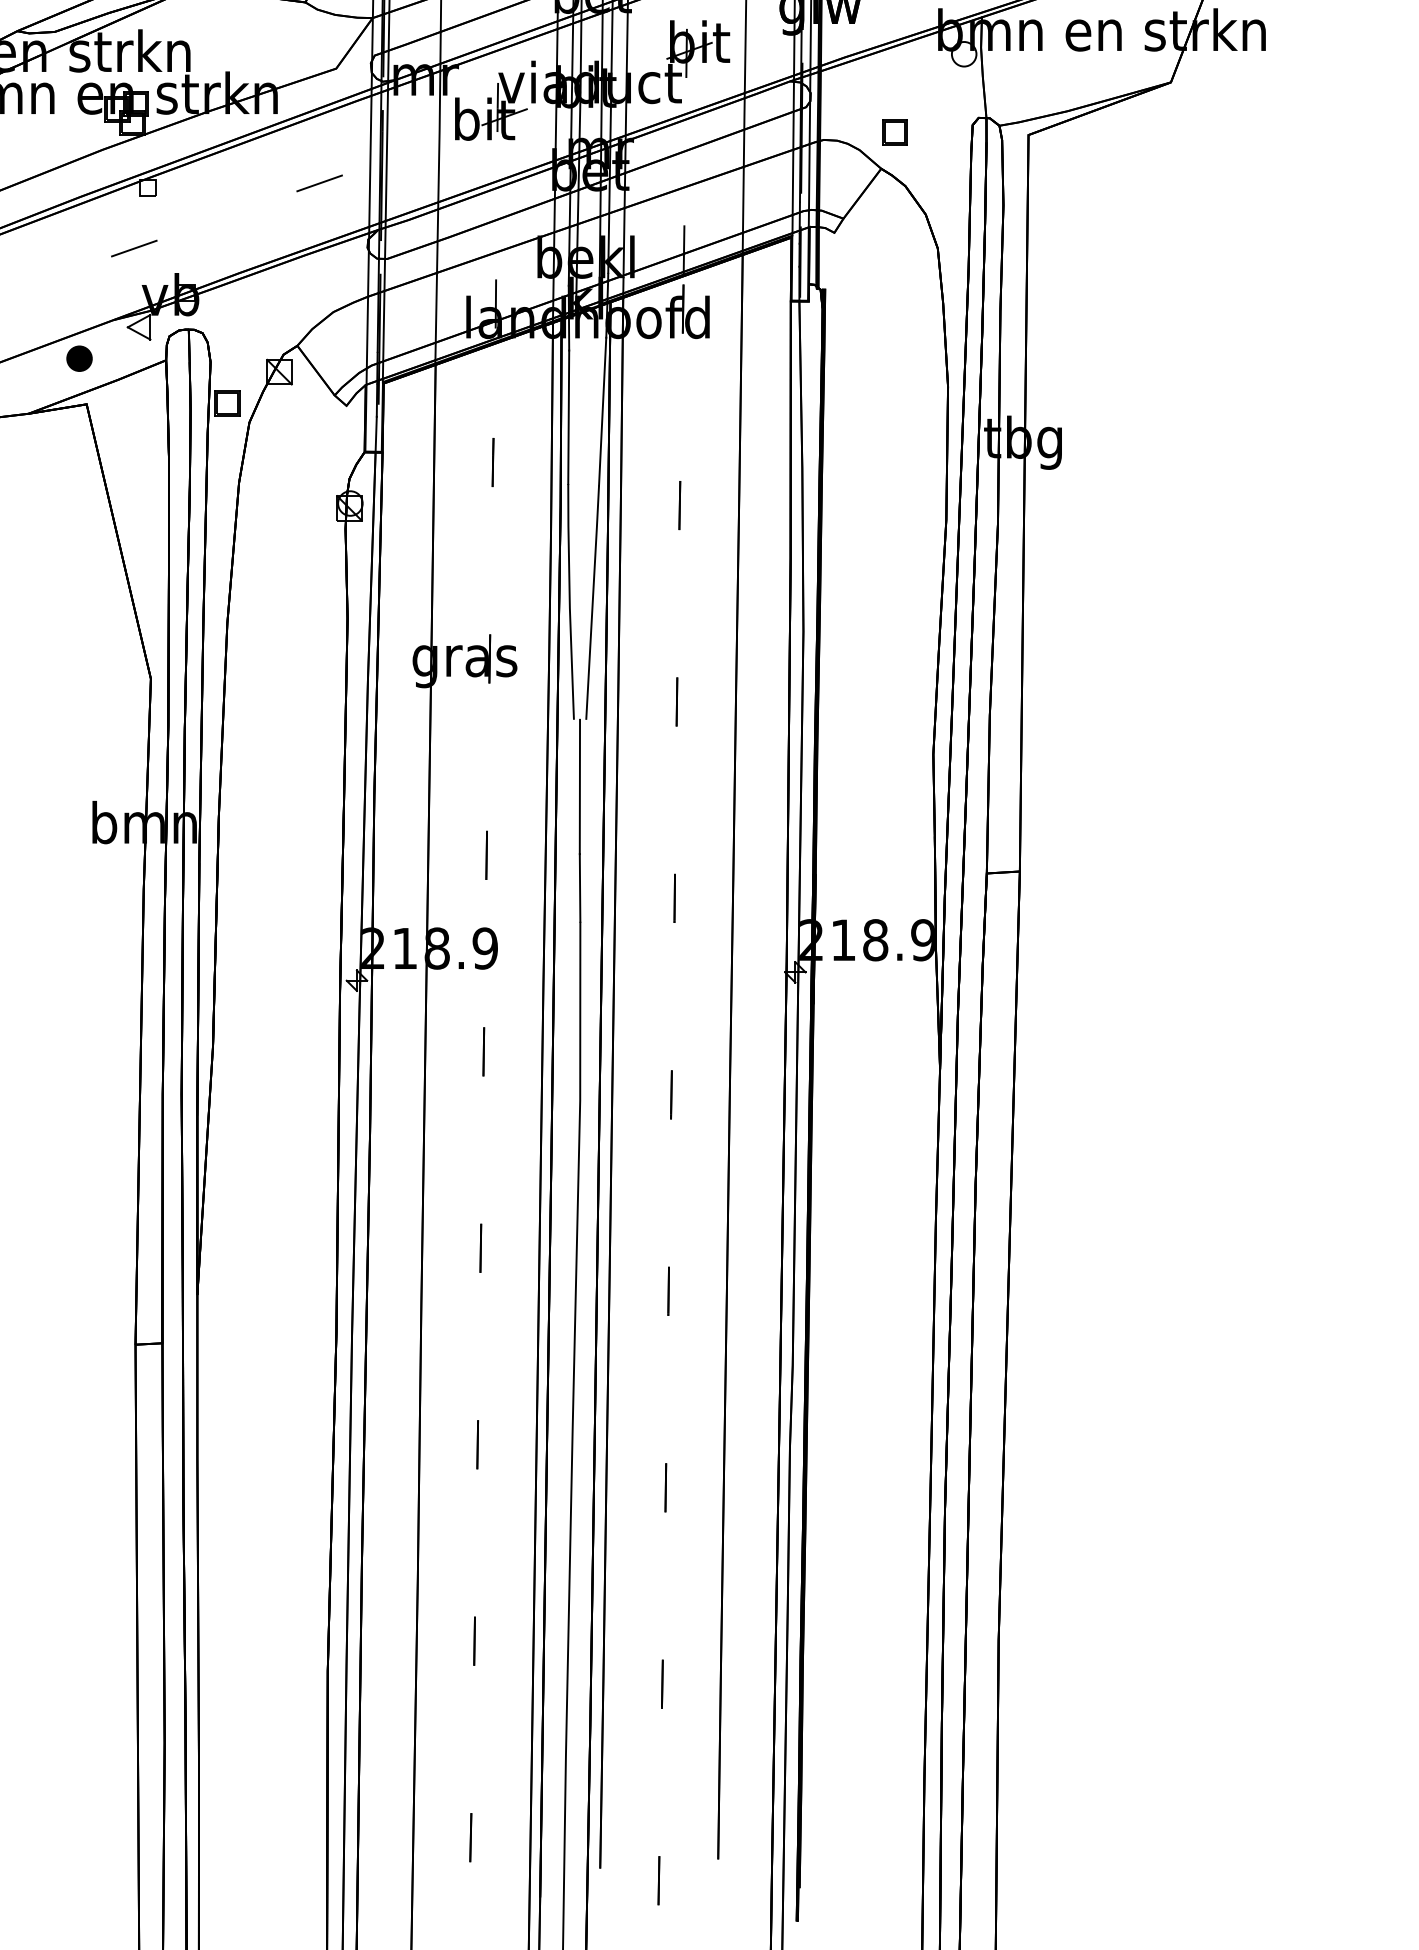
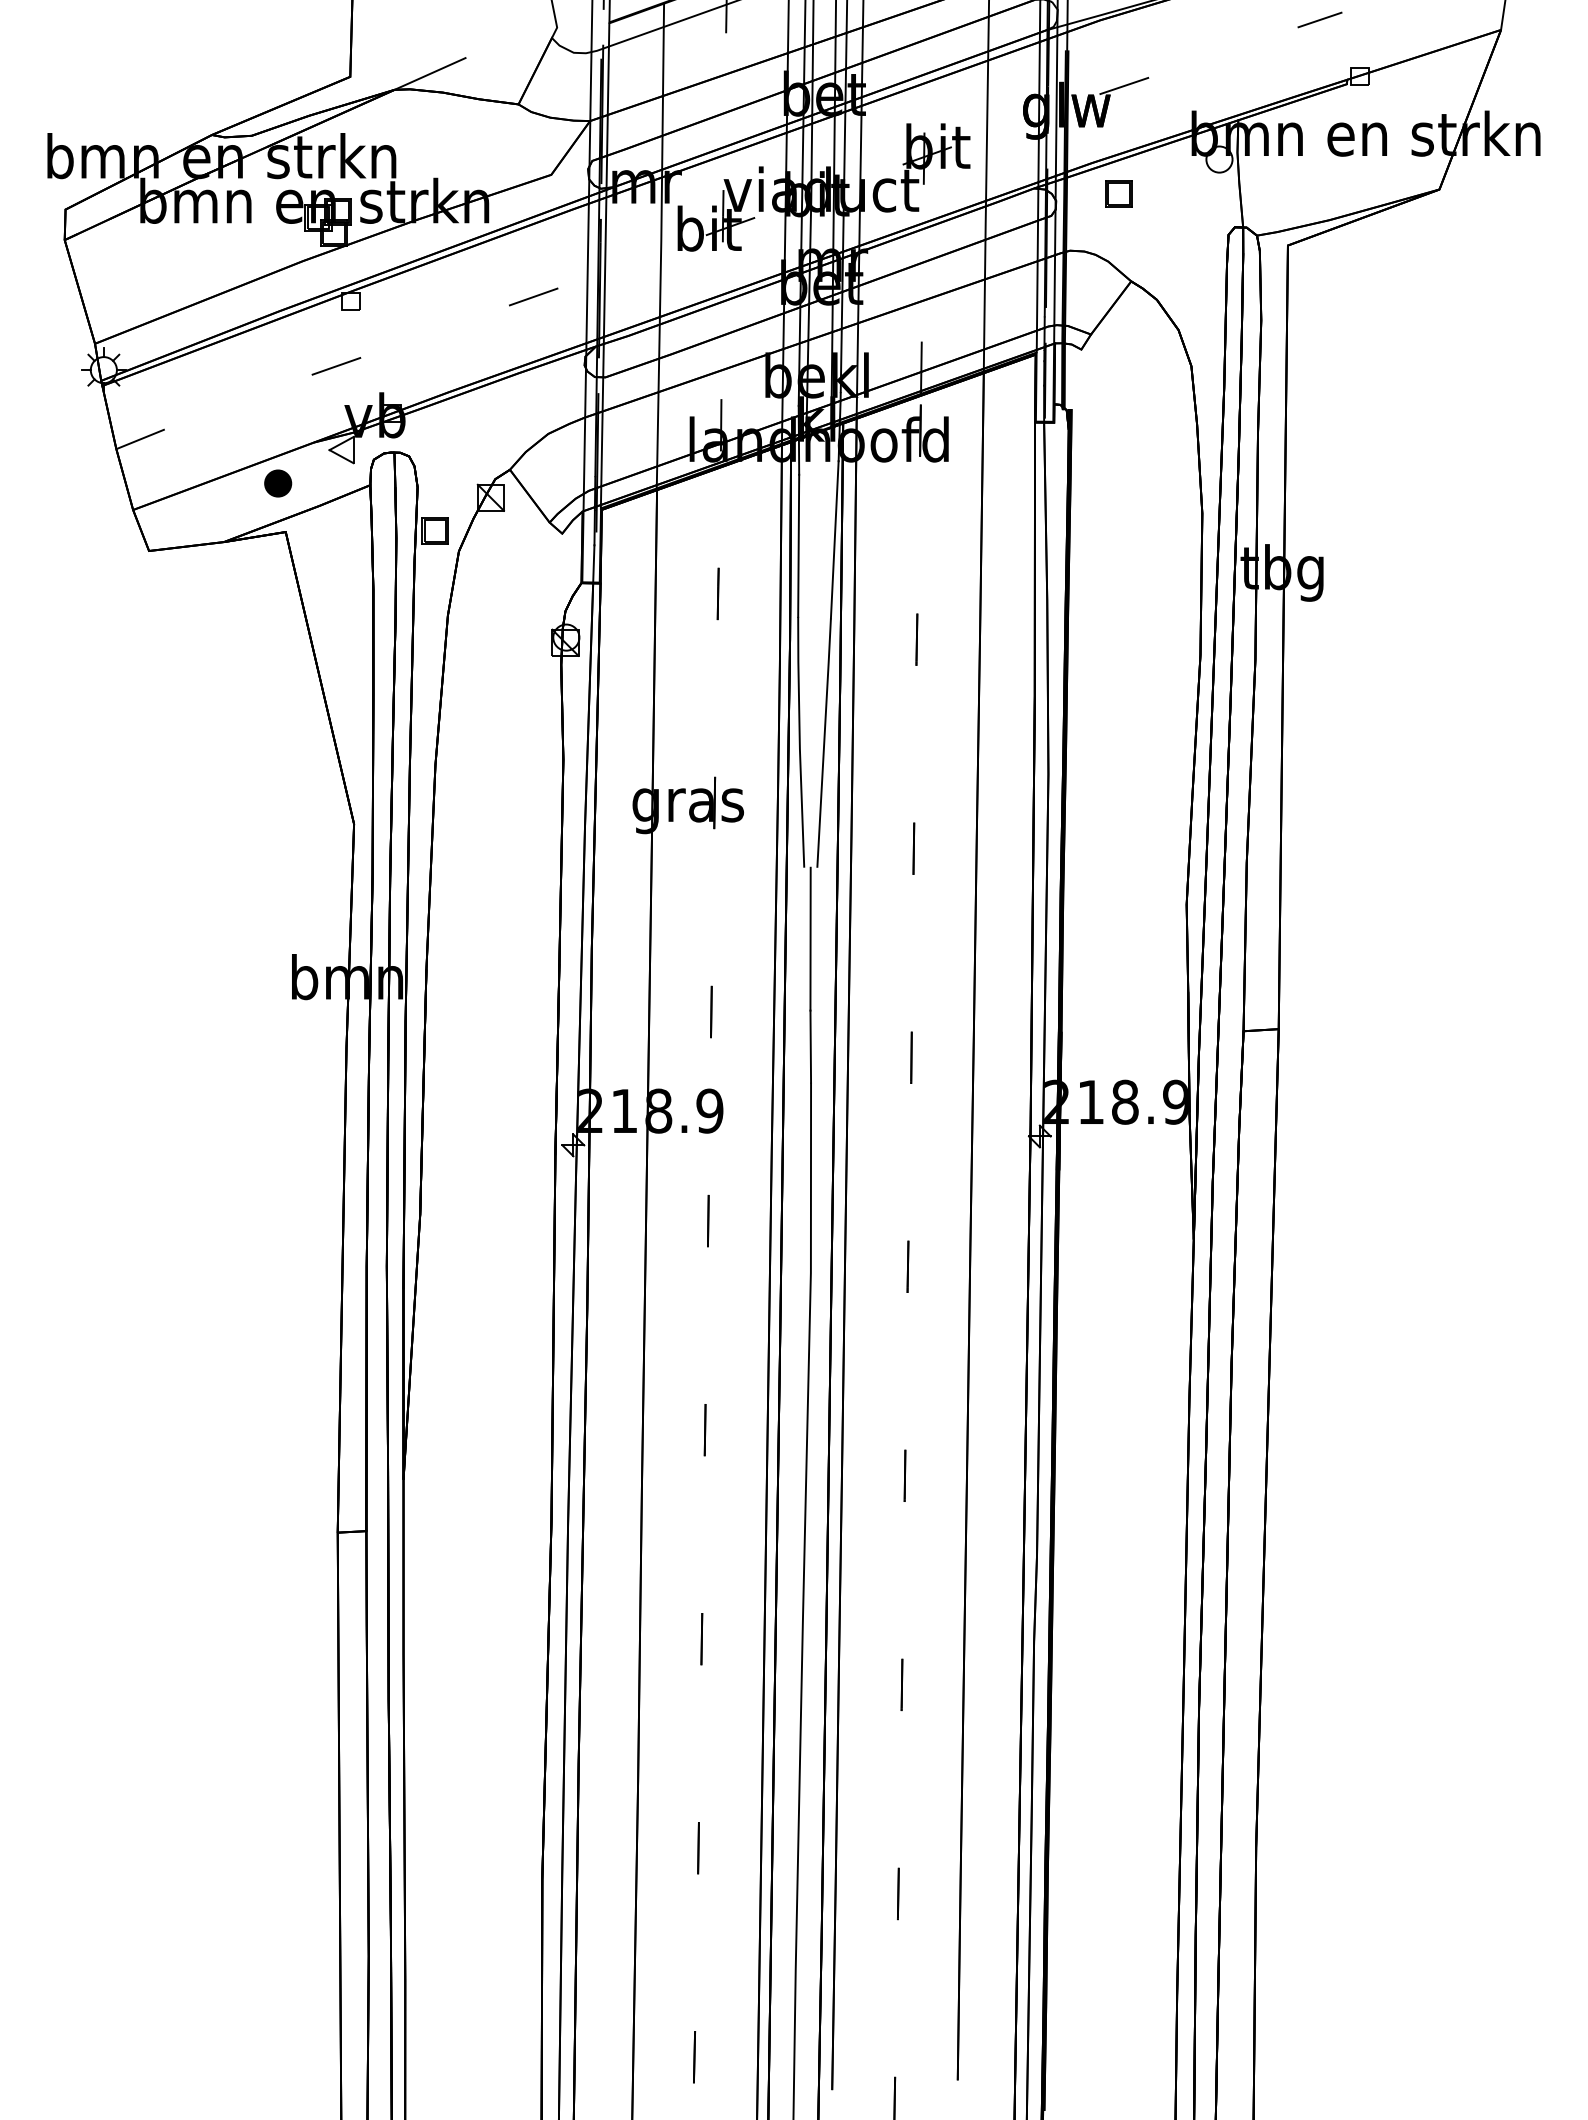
part: (894, 132) -> (1118, 193), moved

